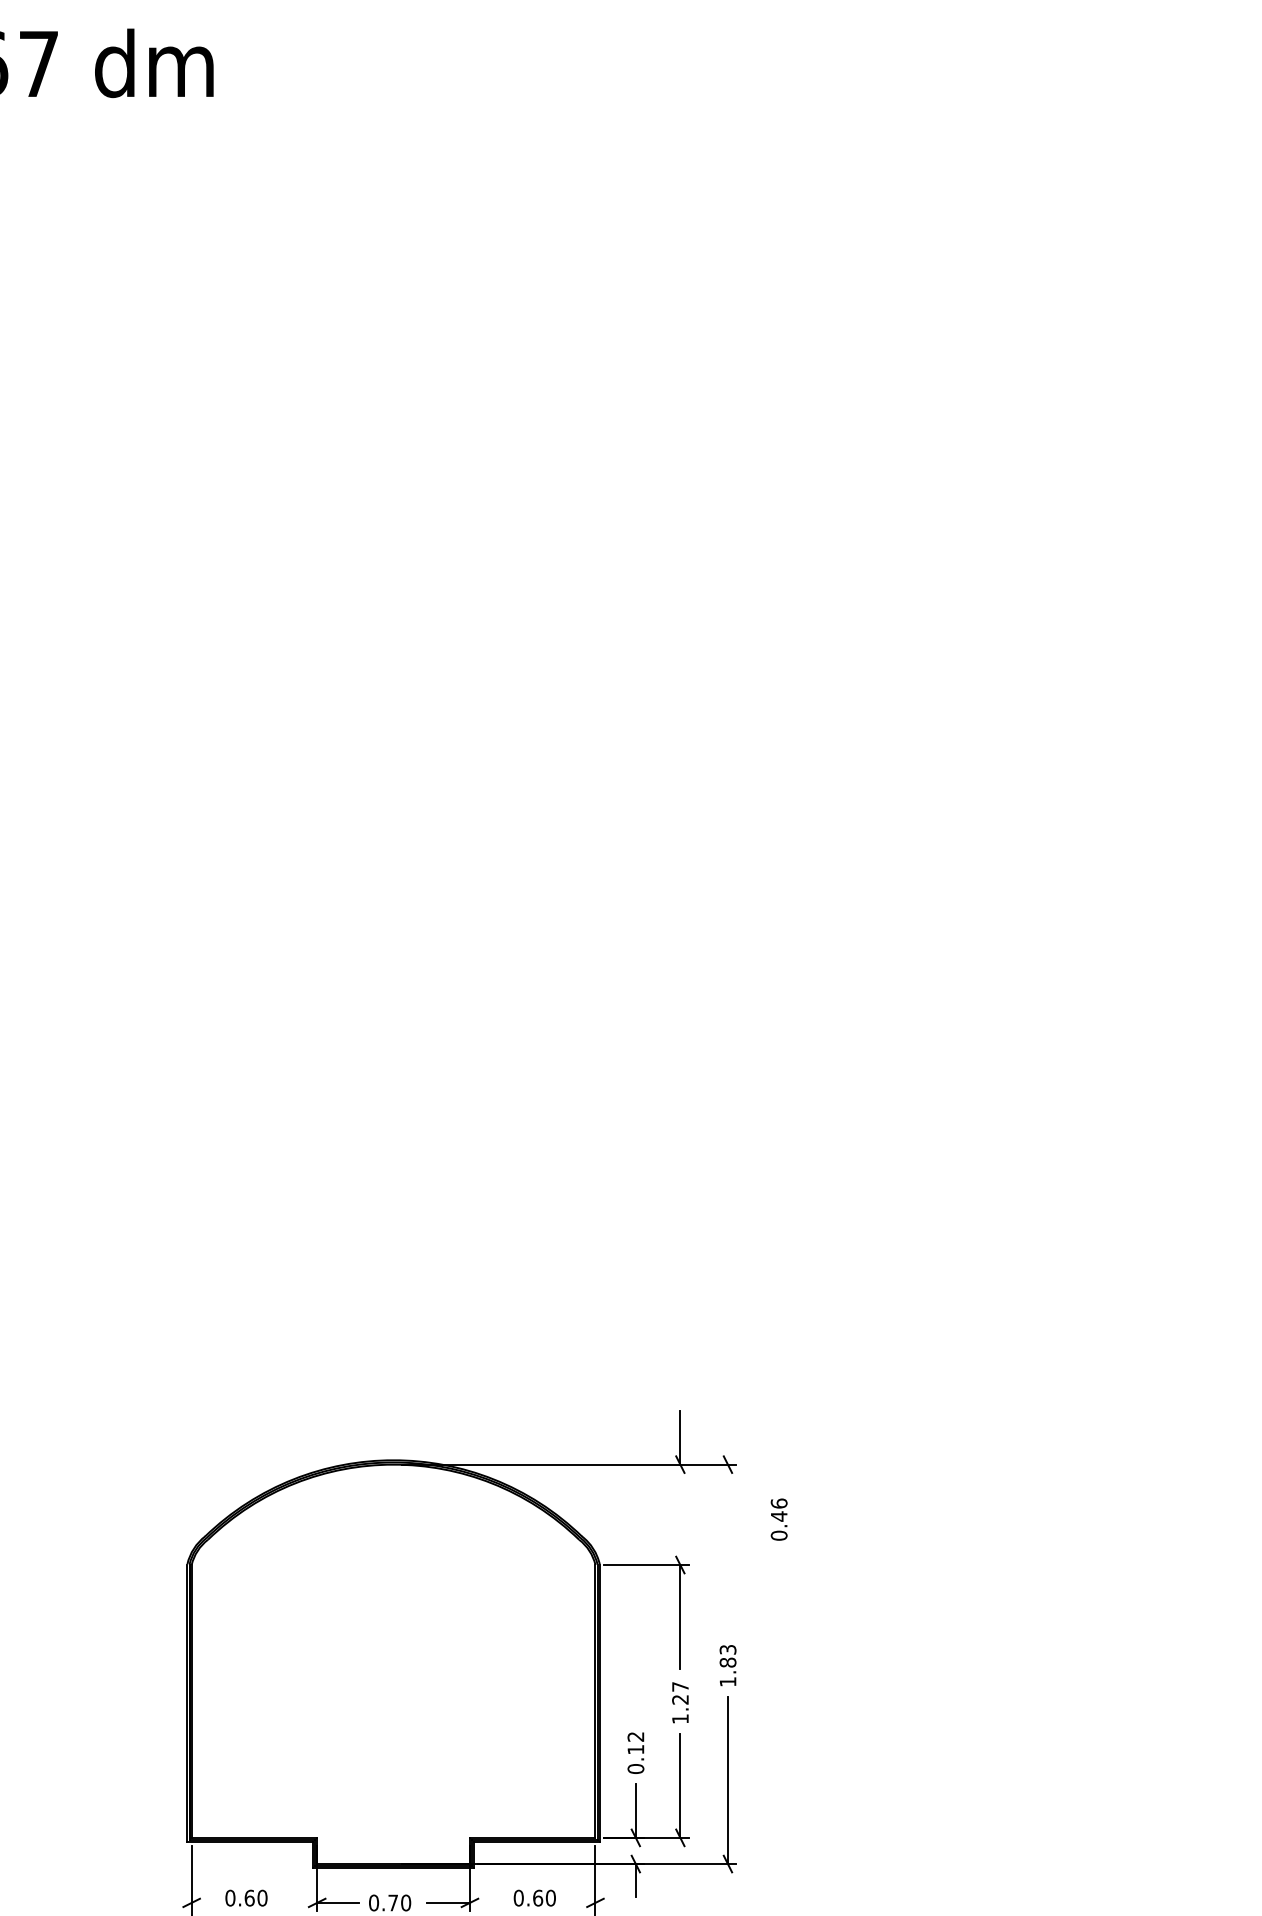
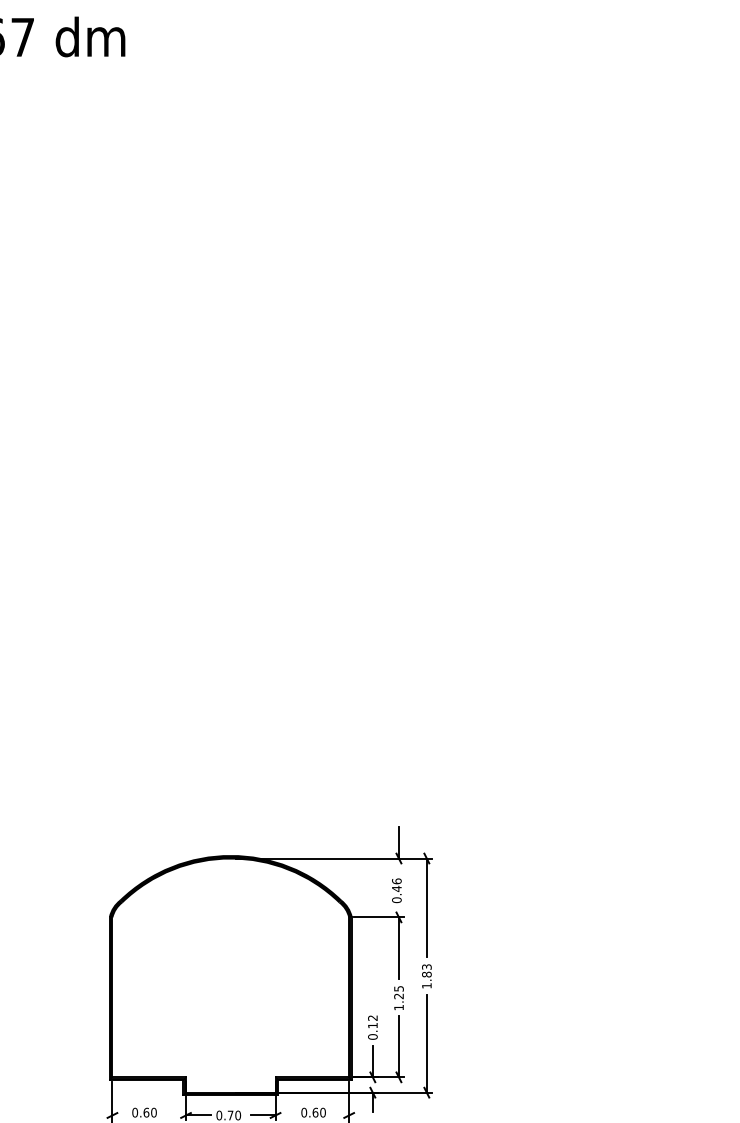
text: (778, 1519) -> (396, 890), moved
line: (727, 1548) -> (426, 907), added
text: (679, 1686) -> (398, 988), 1.27 -> 1.25

